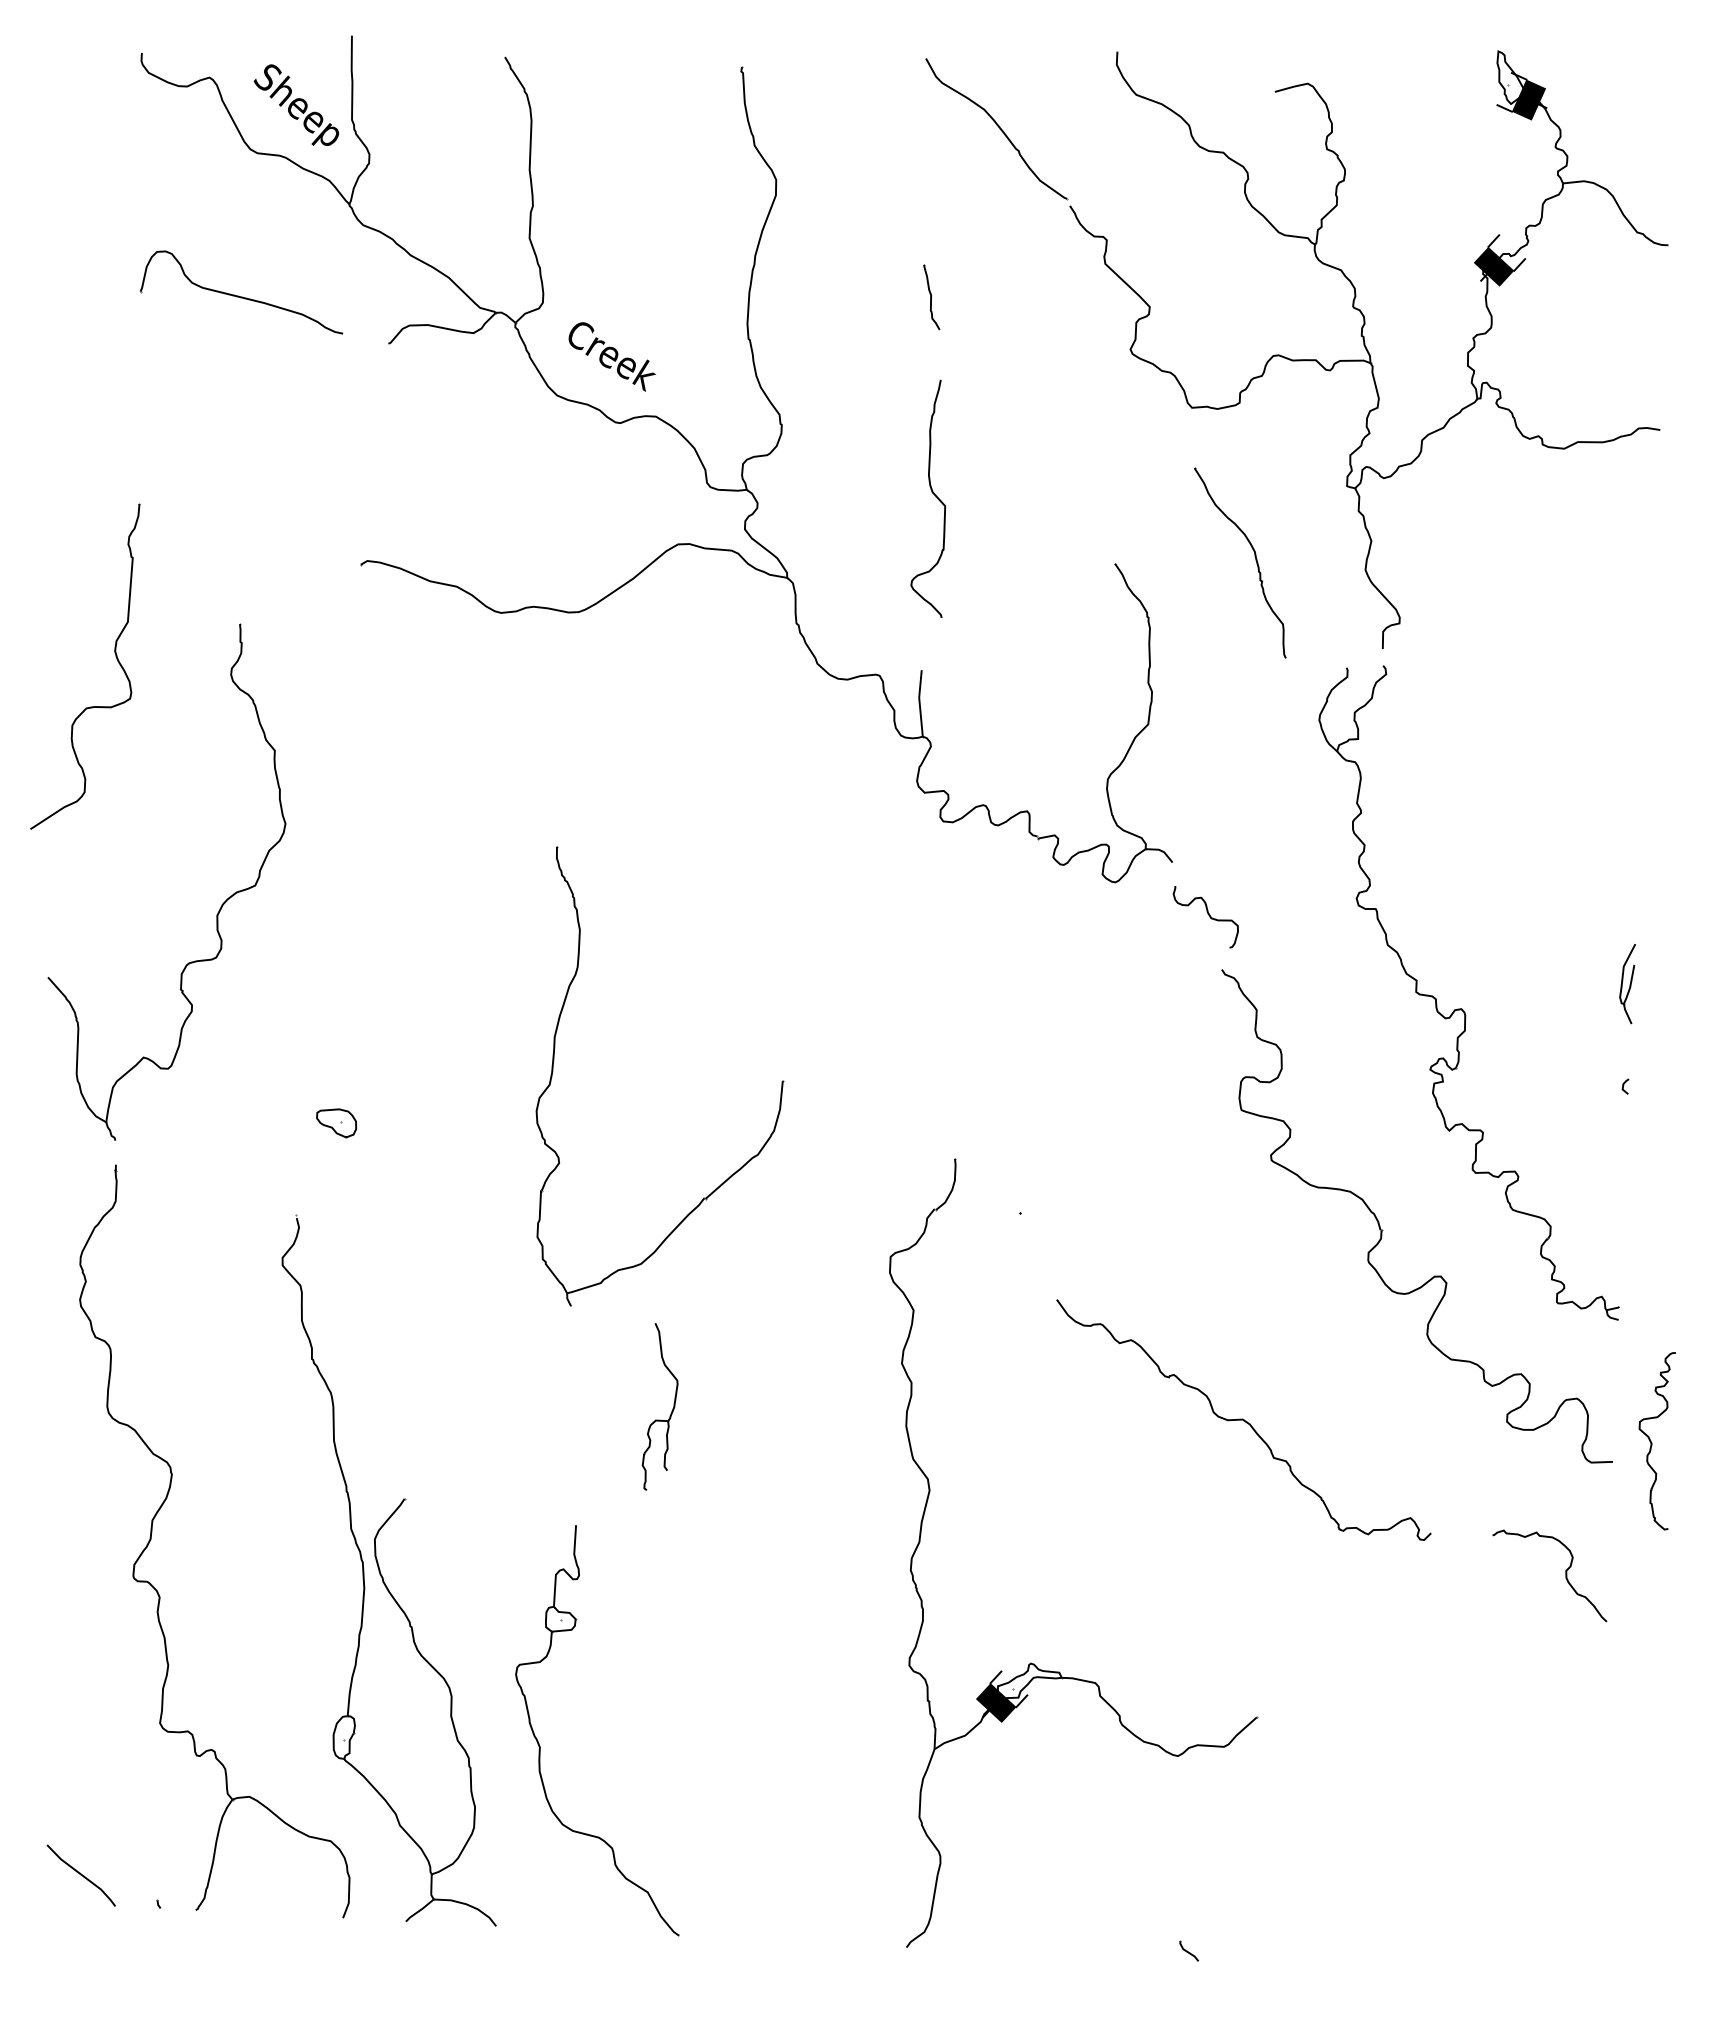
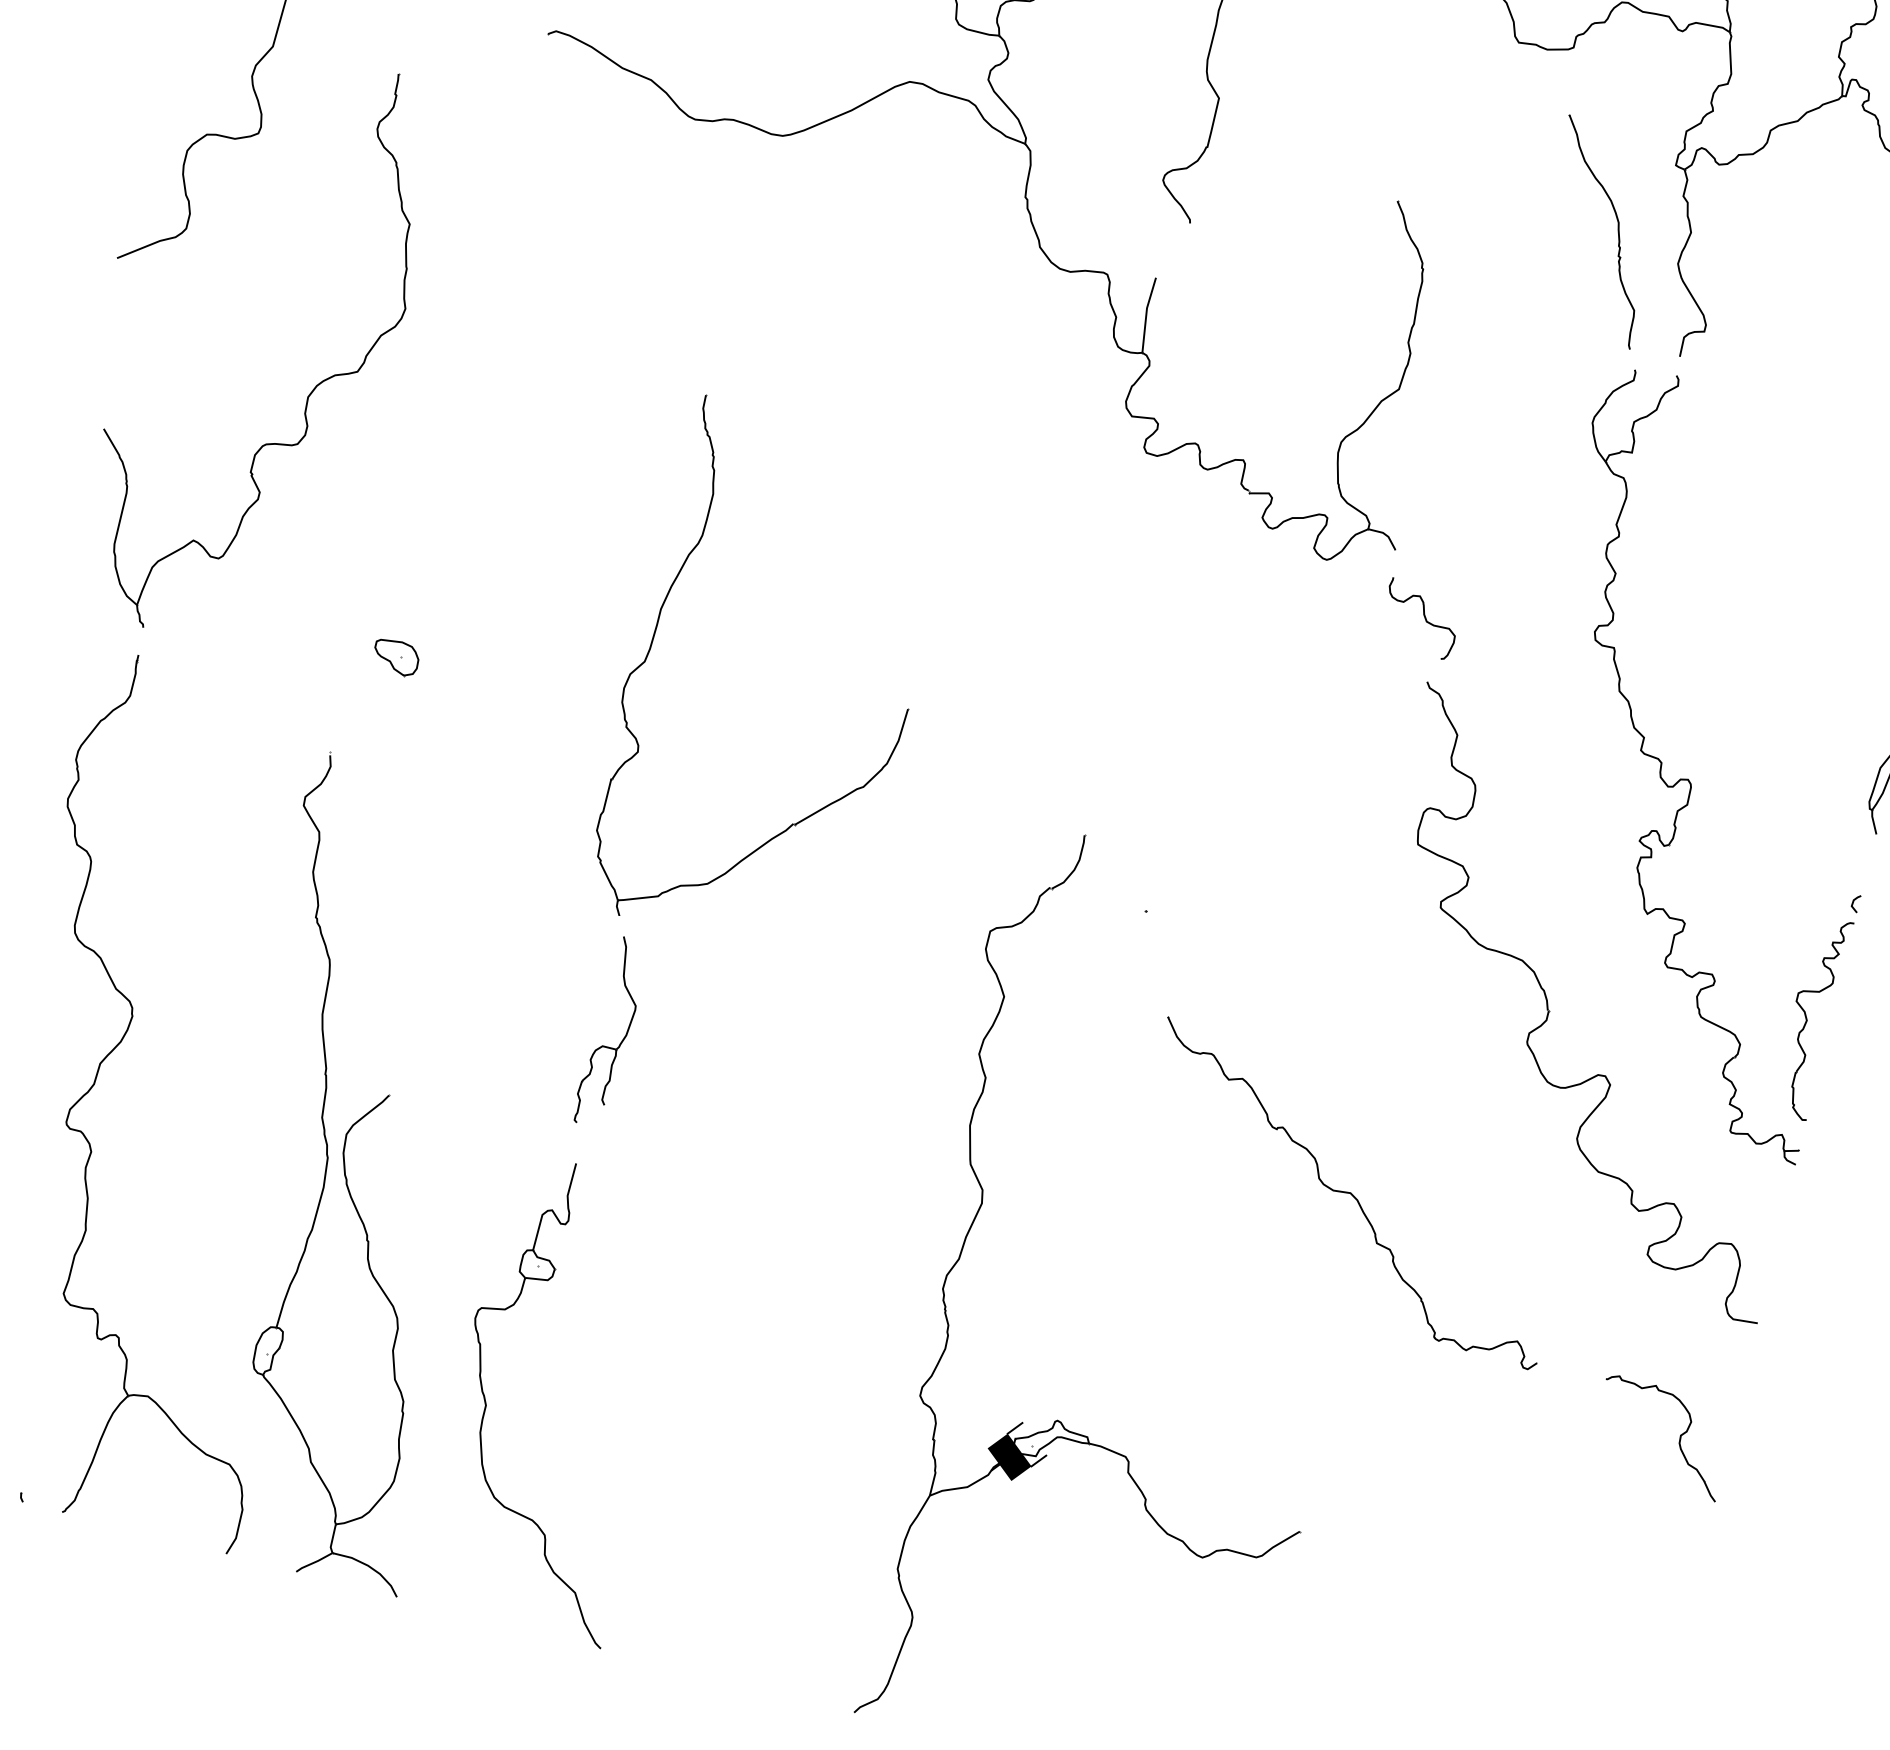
part: (1255, 560) -> (1617, 232), moved
part: (671, 1411) -> (622, 1039), moved
part: (1656, 1441) -> (1812, 1018), moved

